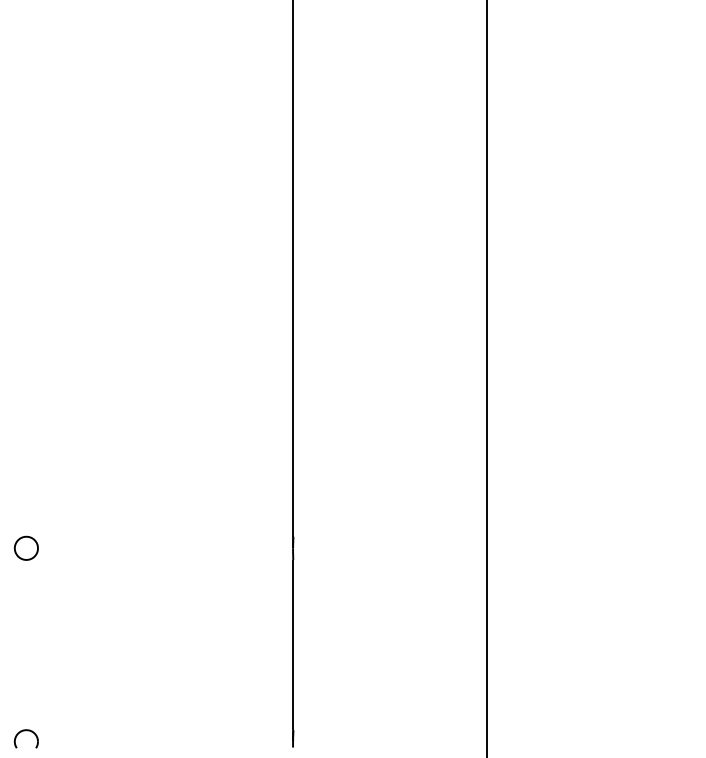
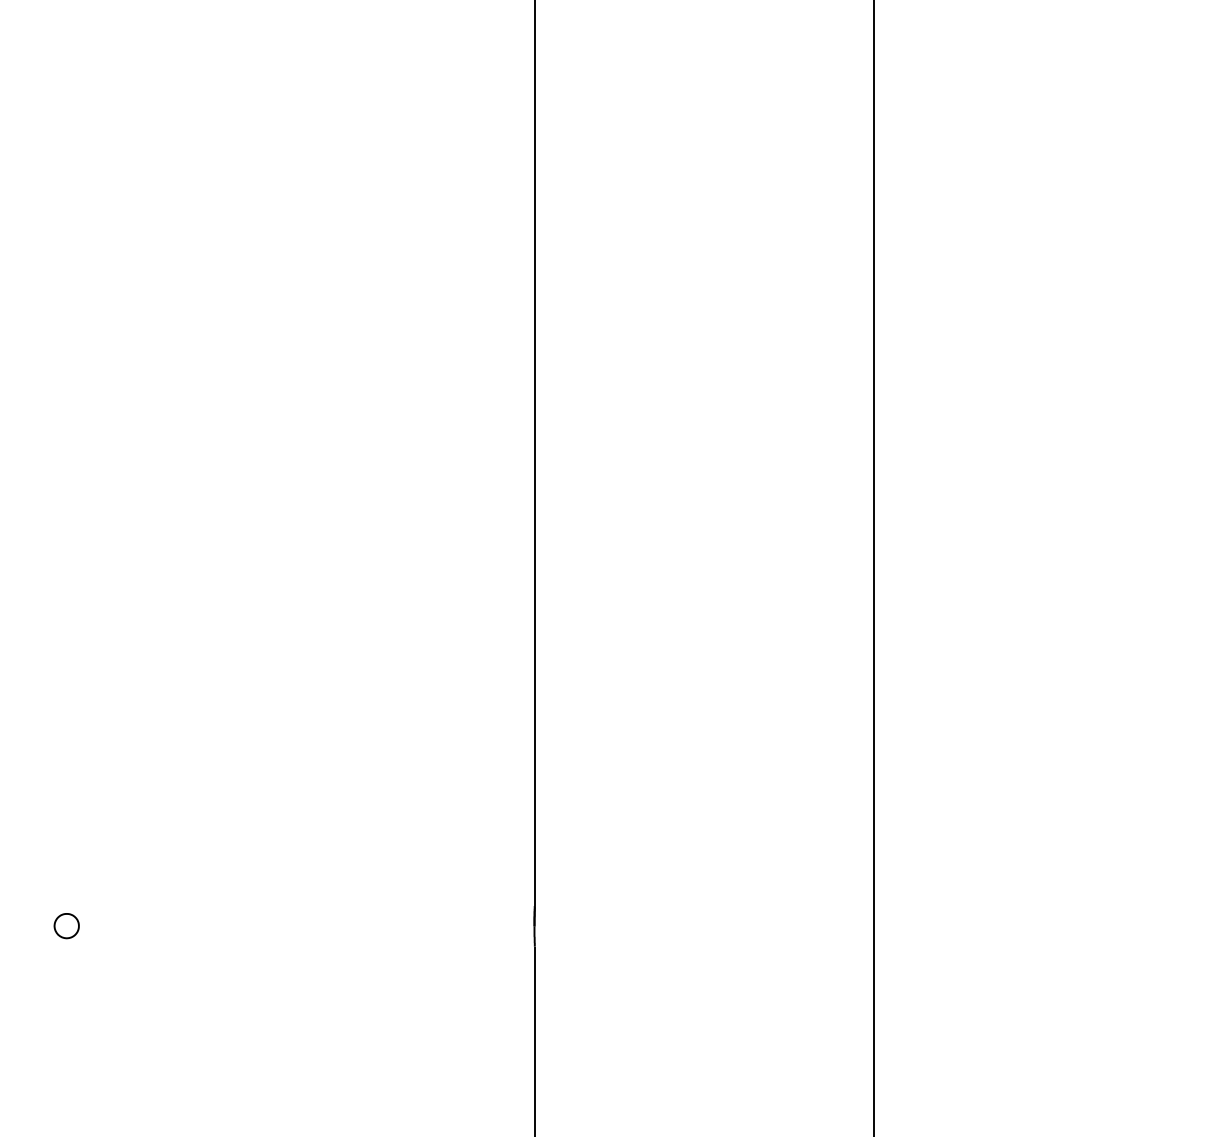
part: (25, 547) -> (65, 924), size x0.6

